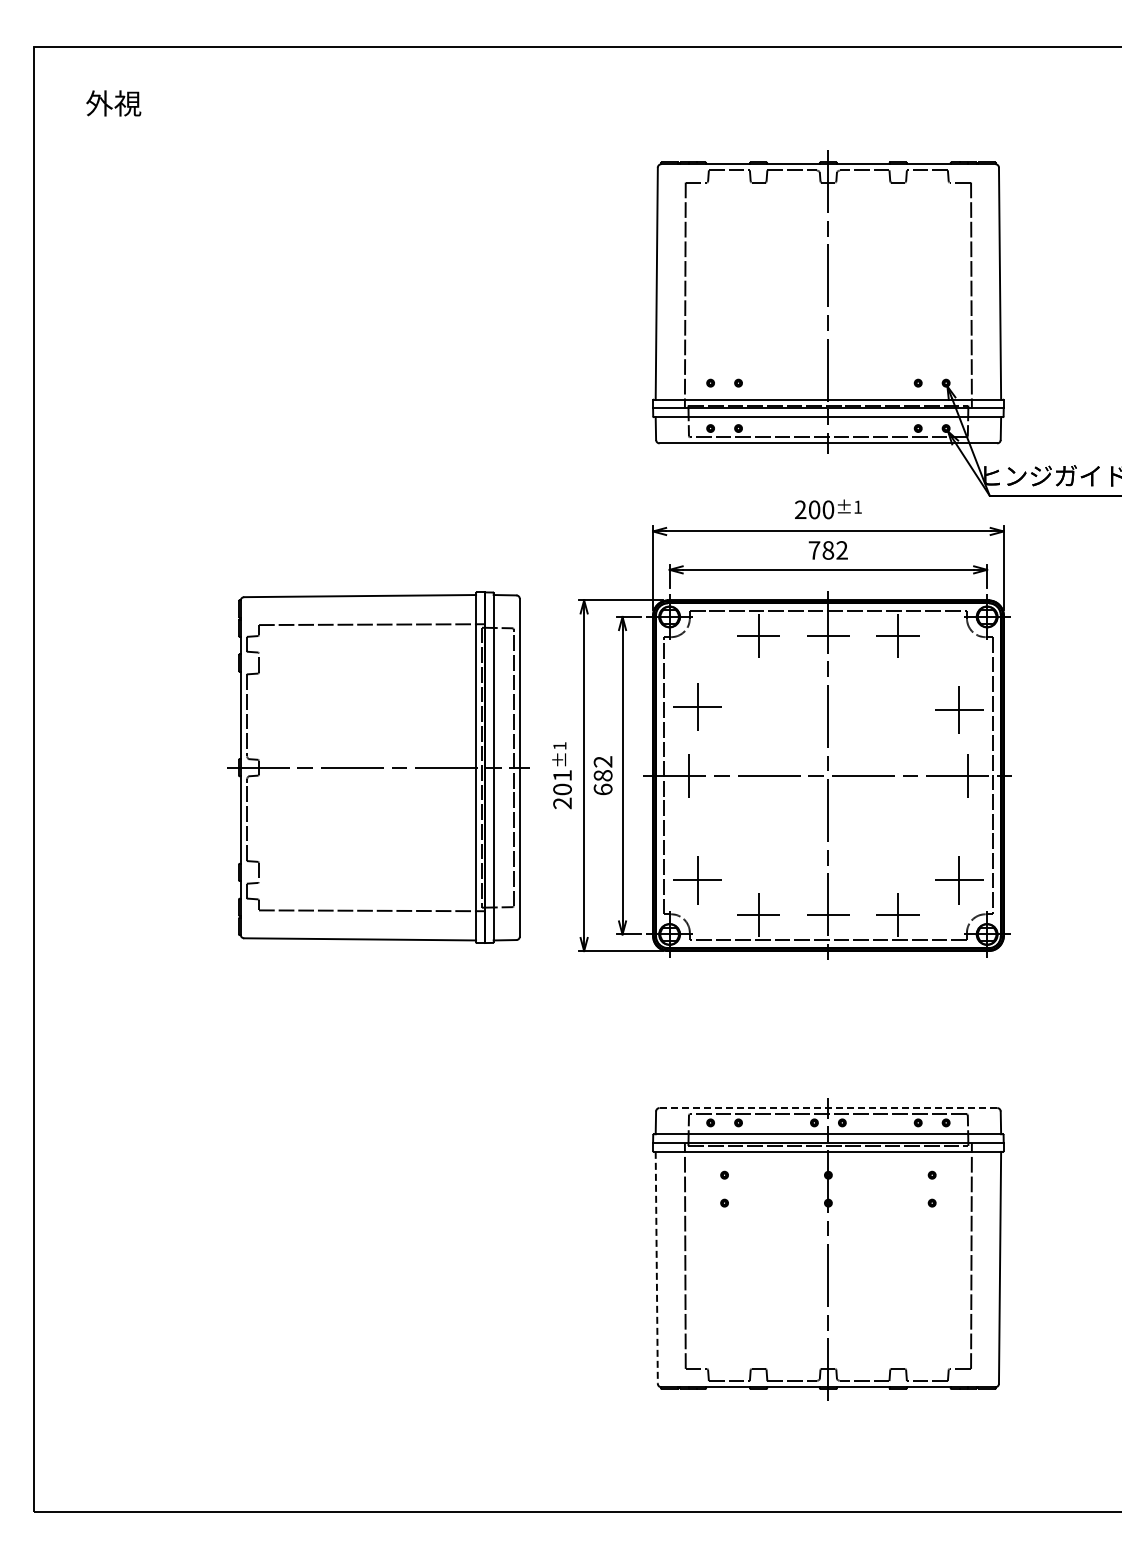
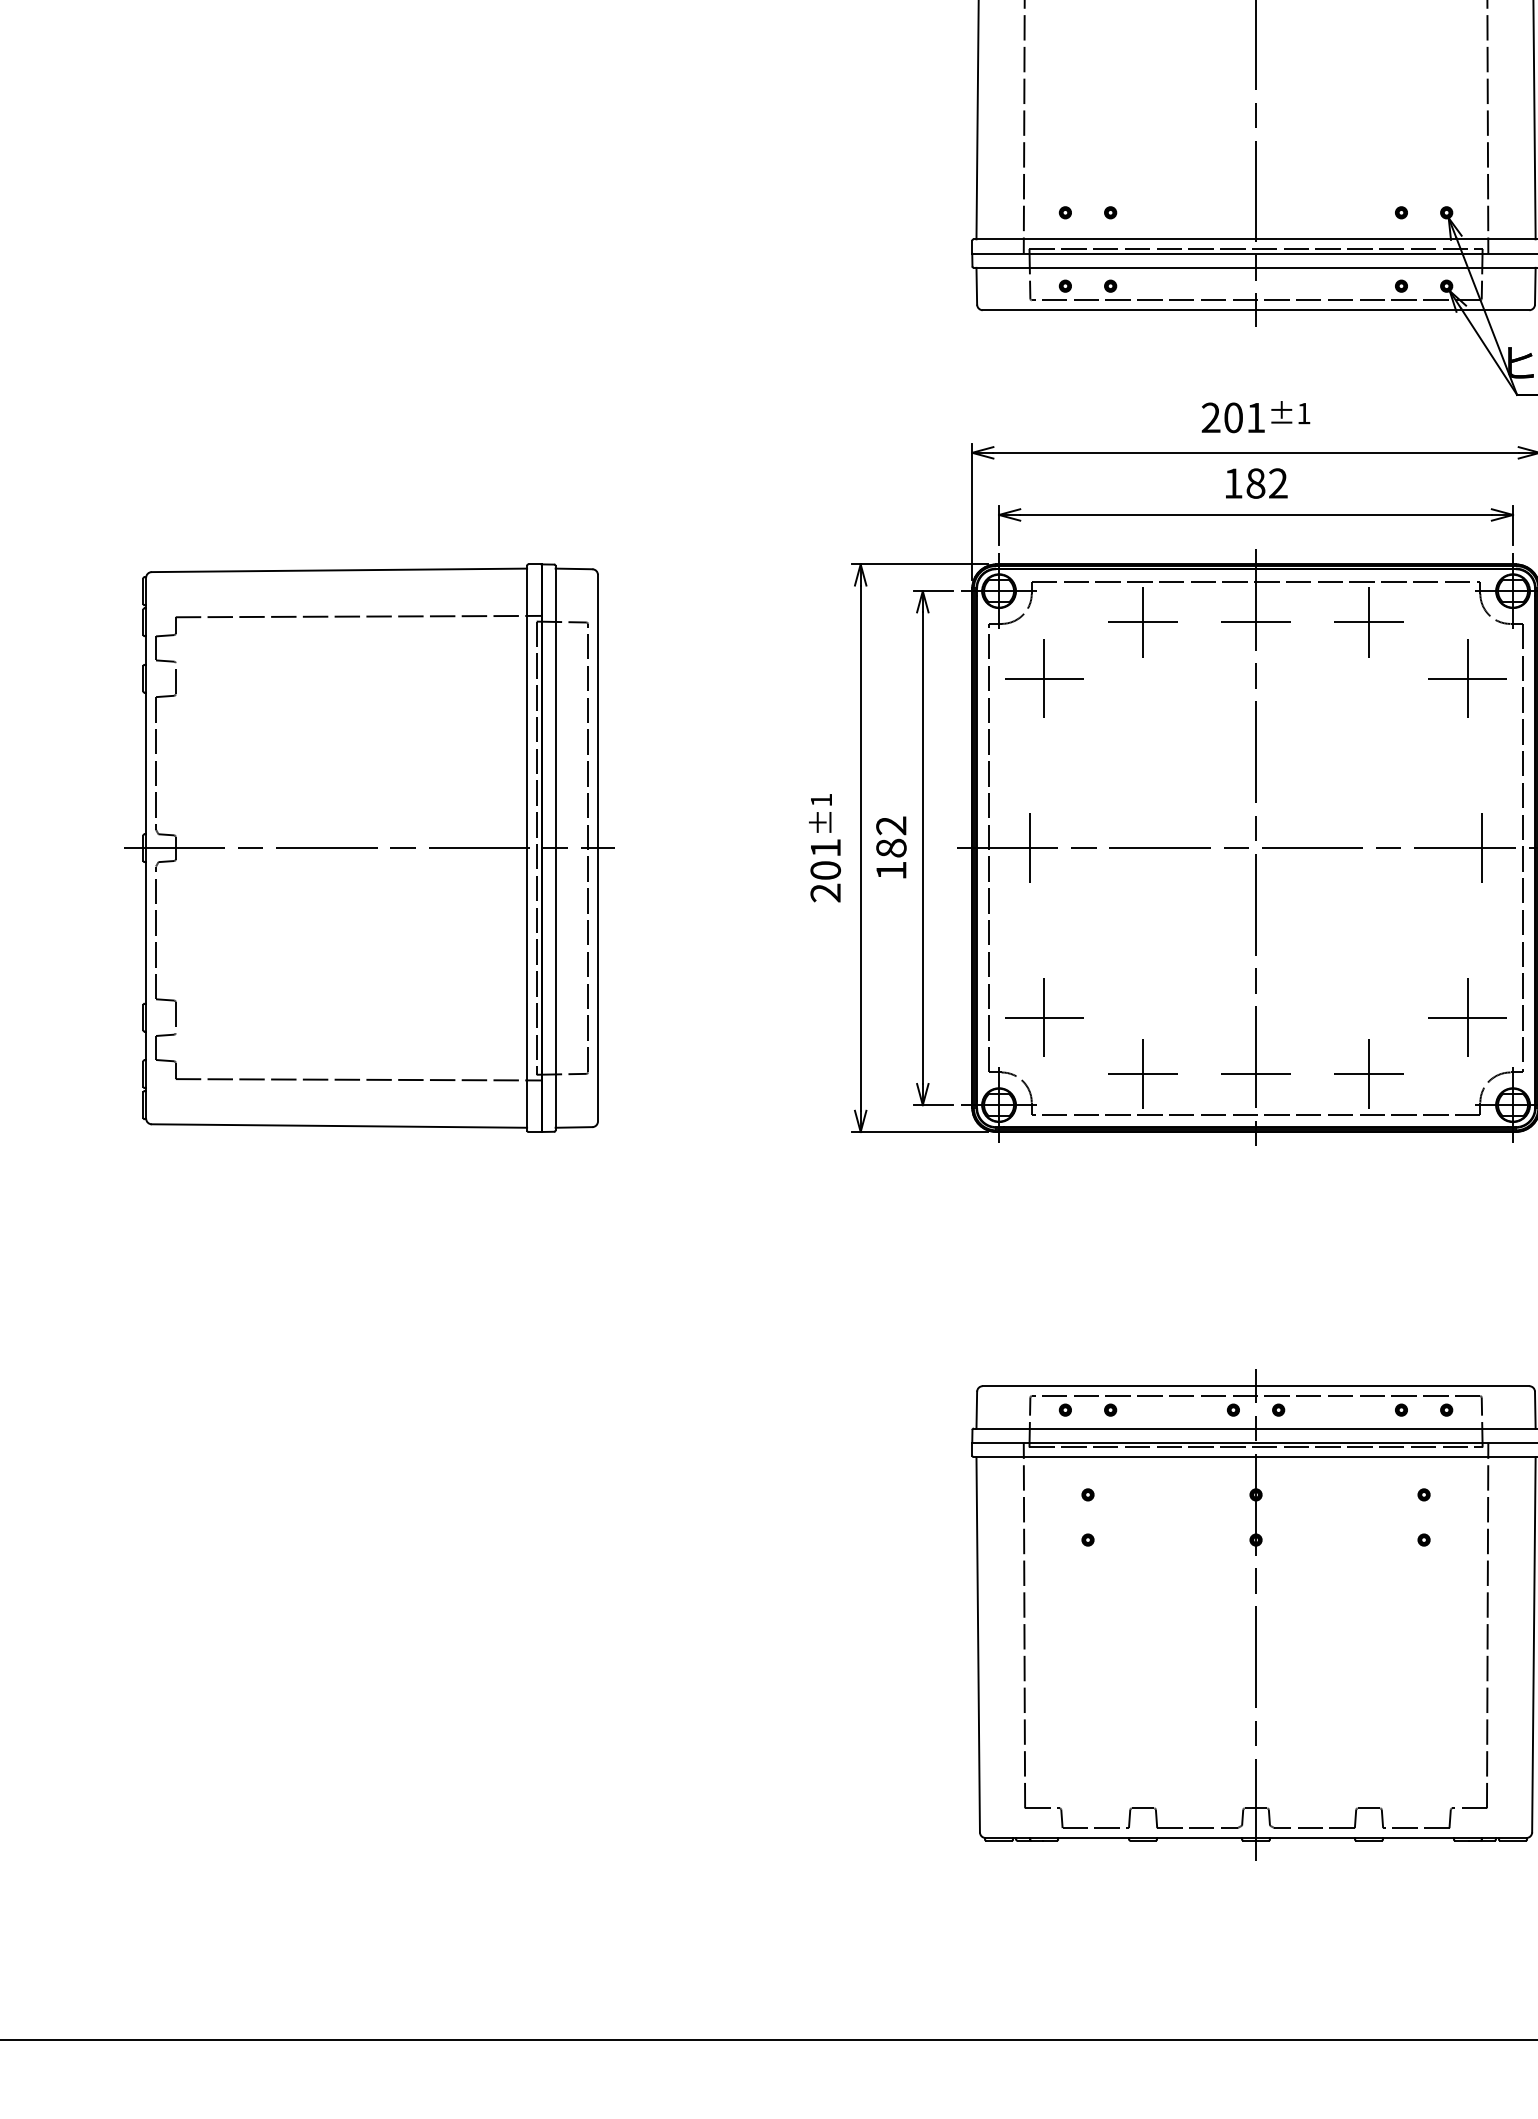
text: (828, 509) -> (1256, 417), 200 -> 201
text: (814, 550) -> (1233, 483), 782 -> 182
part: (697, 706) -> (1044, 677), moved
part: (959, 709) -> (1468, 677), moved
part: (378, 767) -> (369, 847), moved
text: (602, 789) -> (890, 870), 682 -> 182
line: (828, 1108) -> (1256, 1386), dashed -> solid
line: (656, 1267) -> (977, 1644), dashed -> solid

